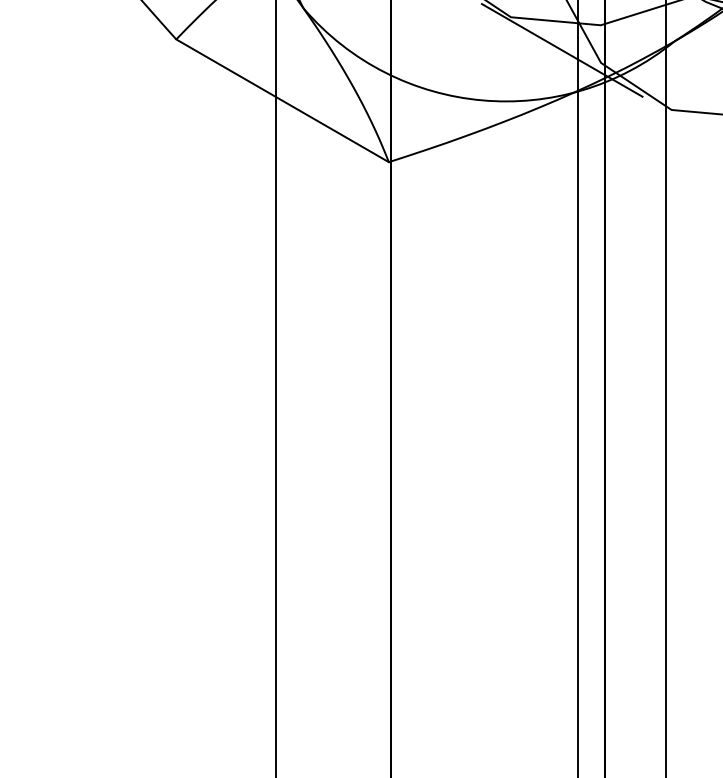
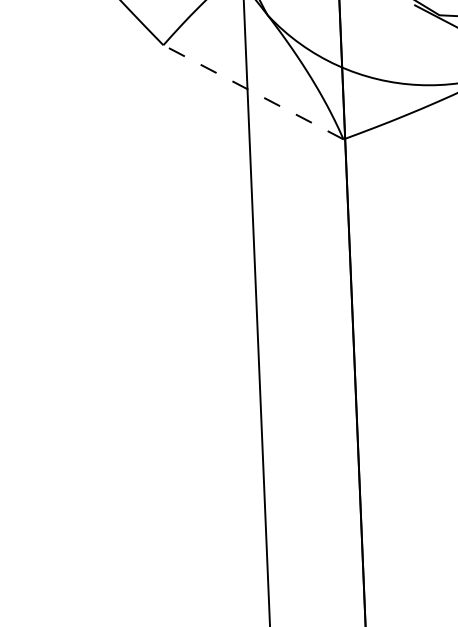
line: (282, 100) -> (253, 92), solid -> dashed

